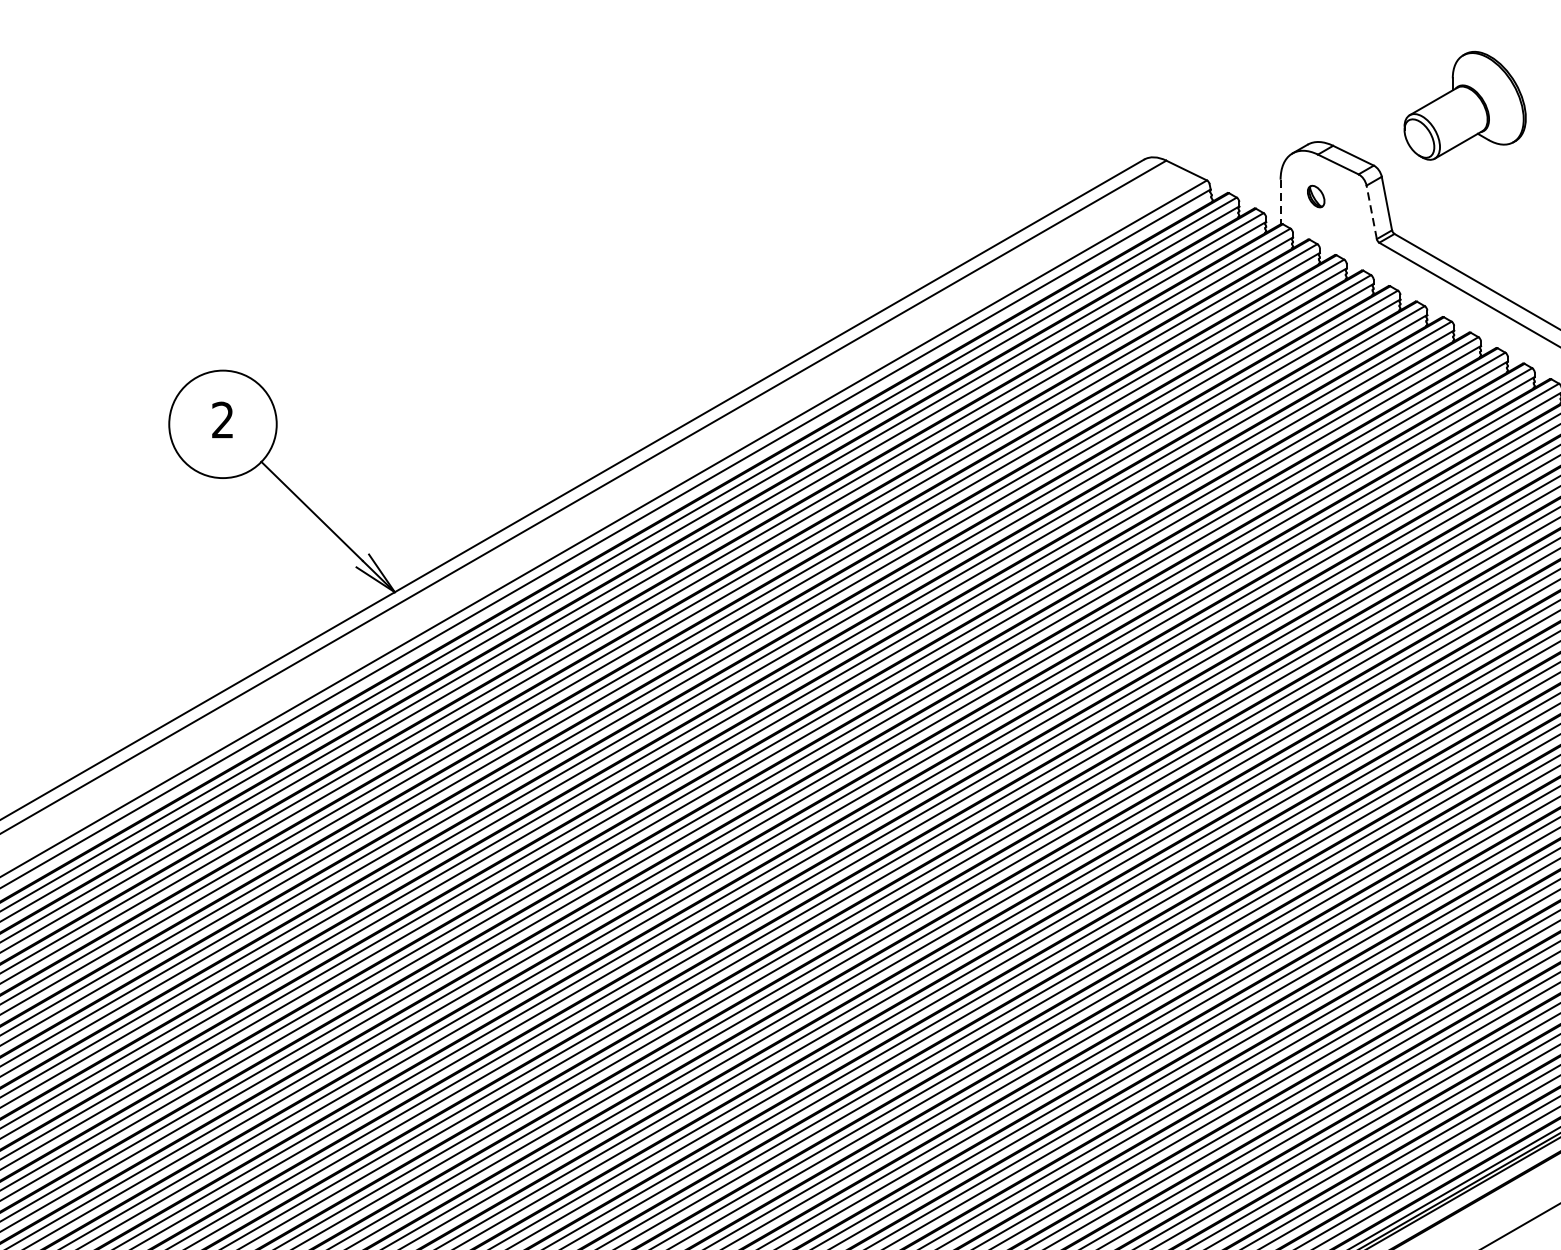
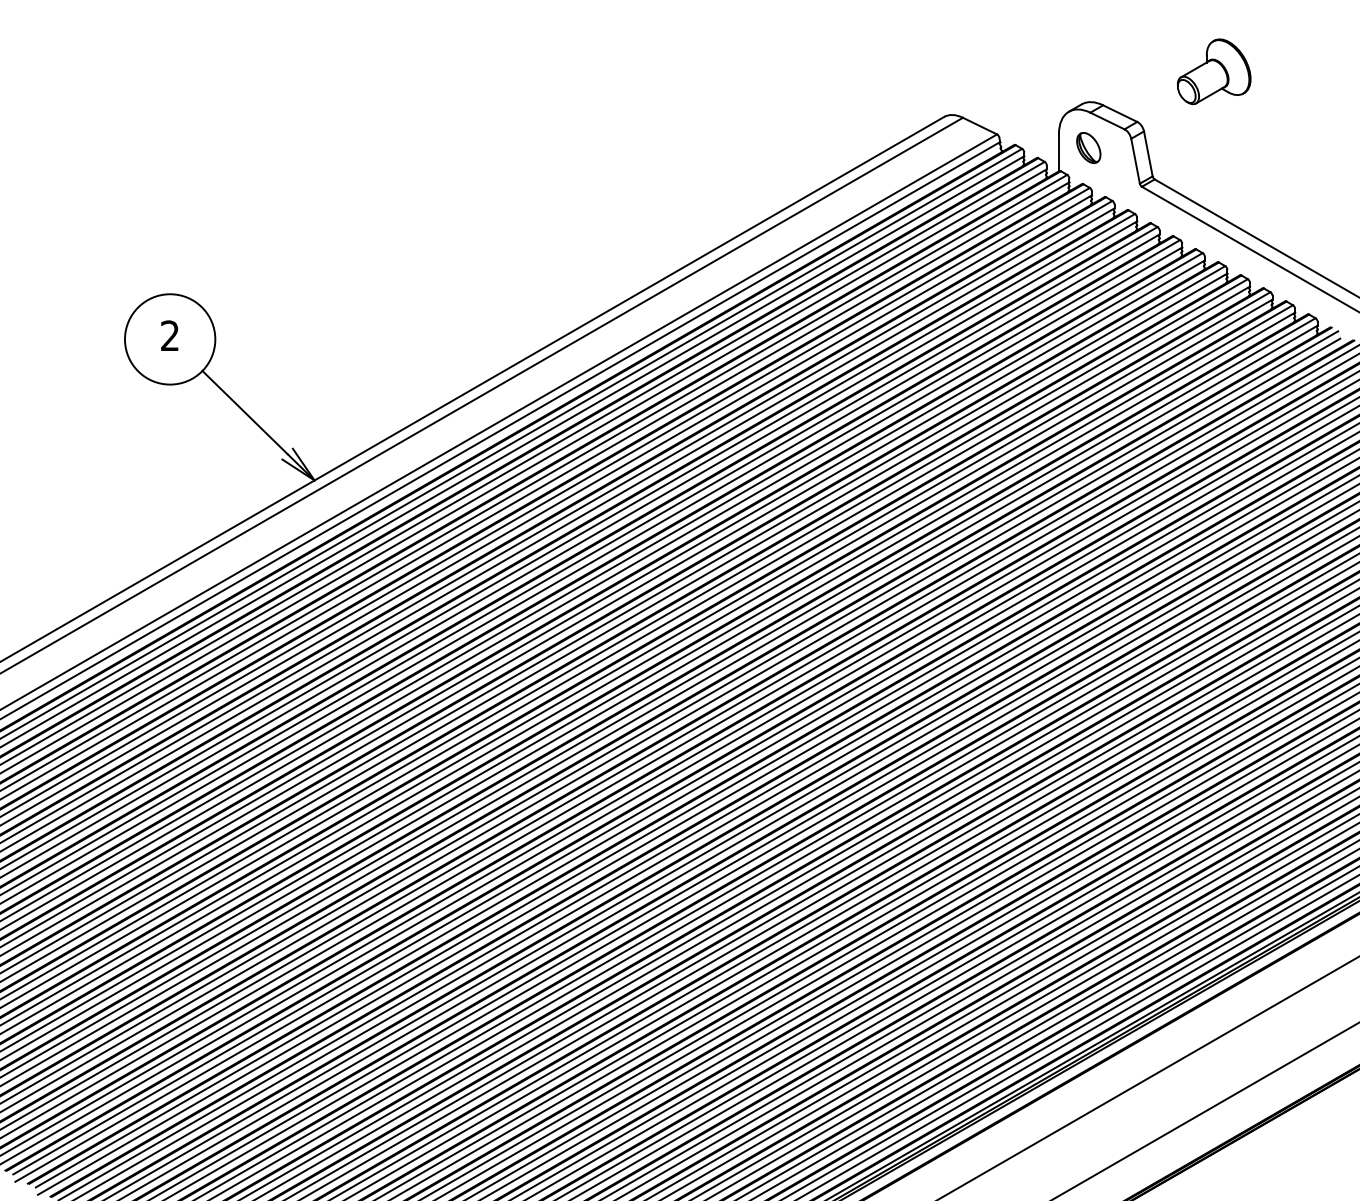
part: (1465, 105) -> (1214, 71), size x0.71
part: (1315, 196) -> (1088, 147), size x1.67
line: (1280, 201) -> (1058, 152), dashed -> solid
line: (1371, 212) -> (1135, 161), dashed -> solid

